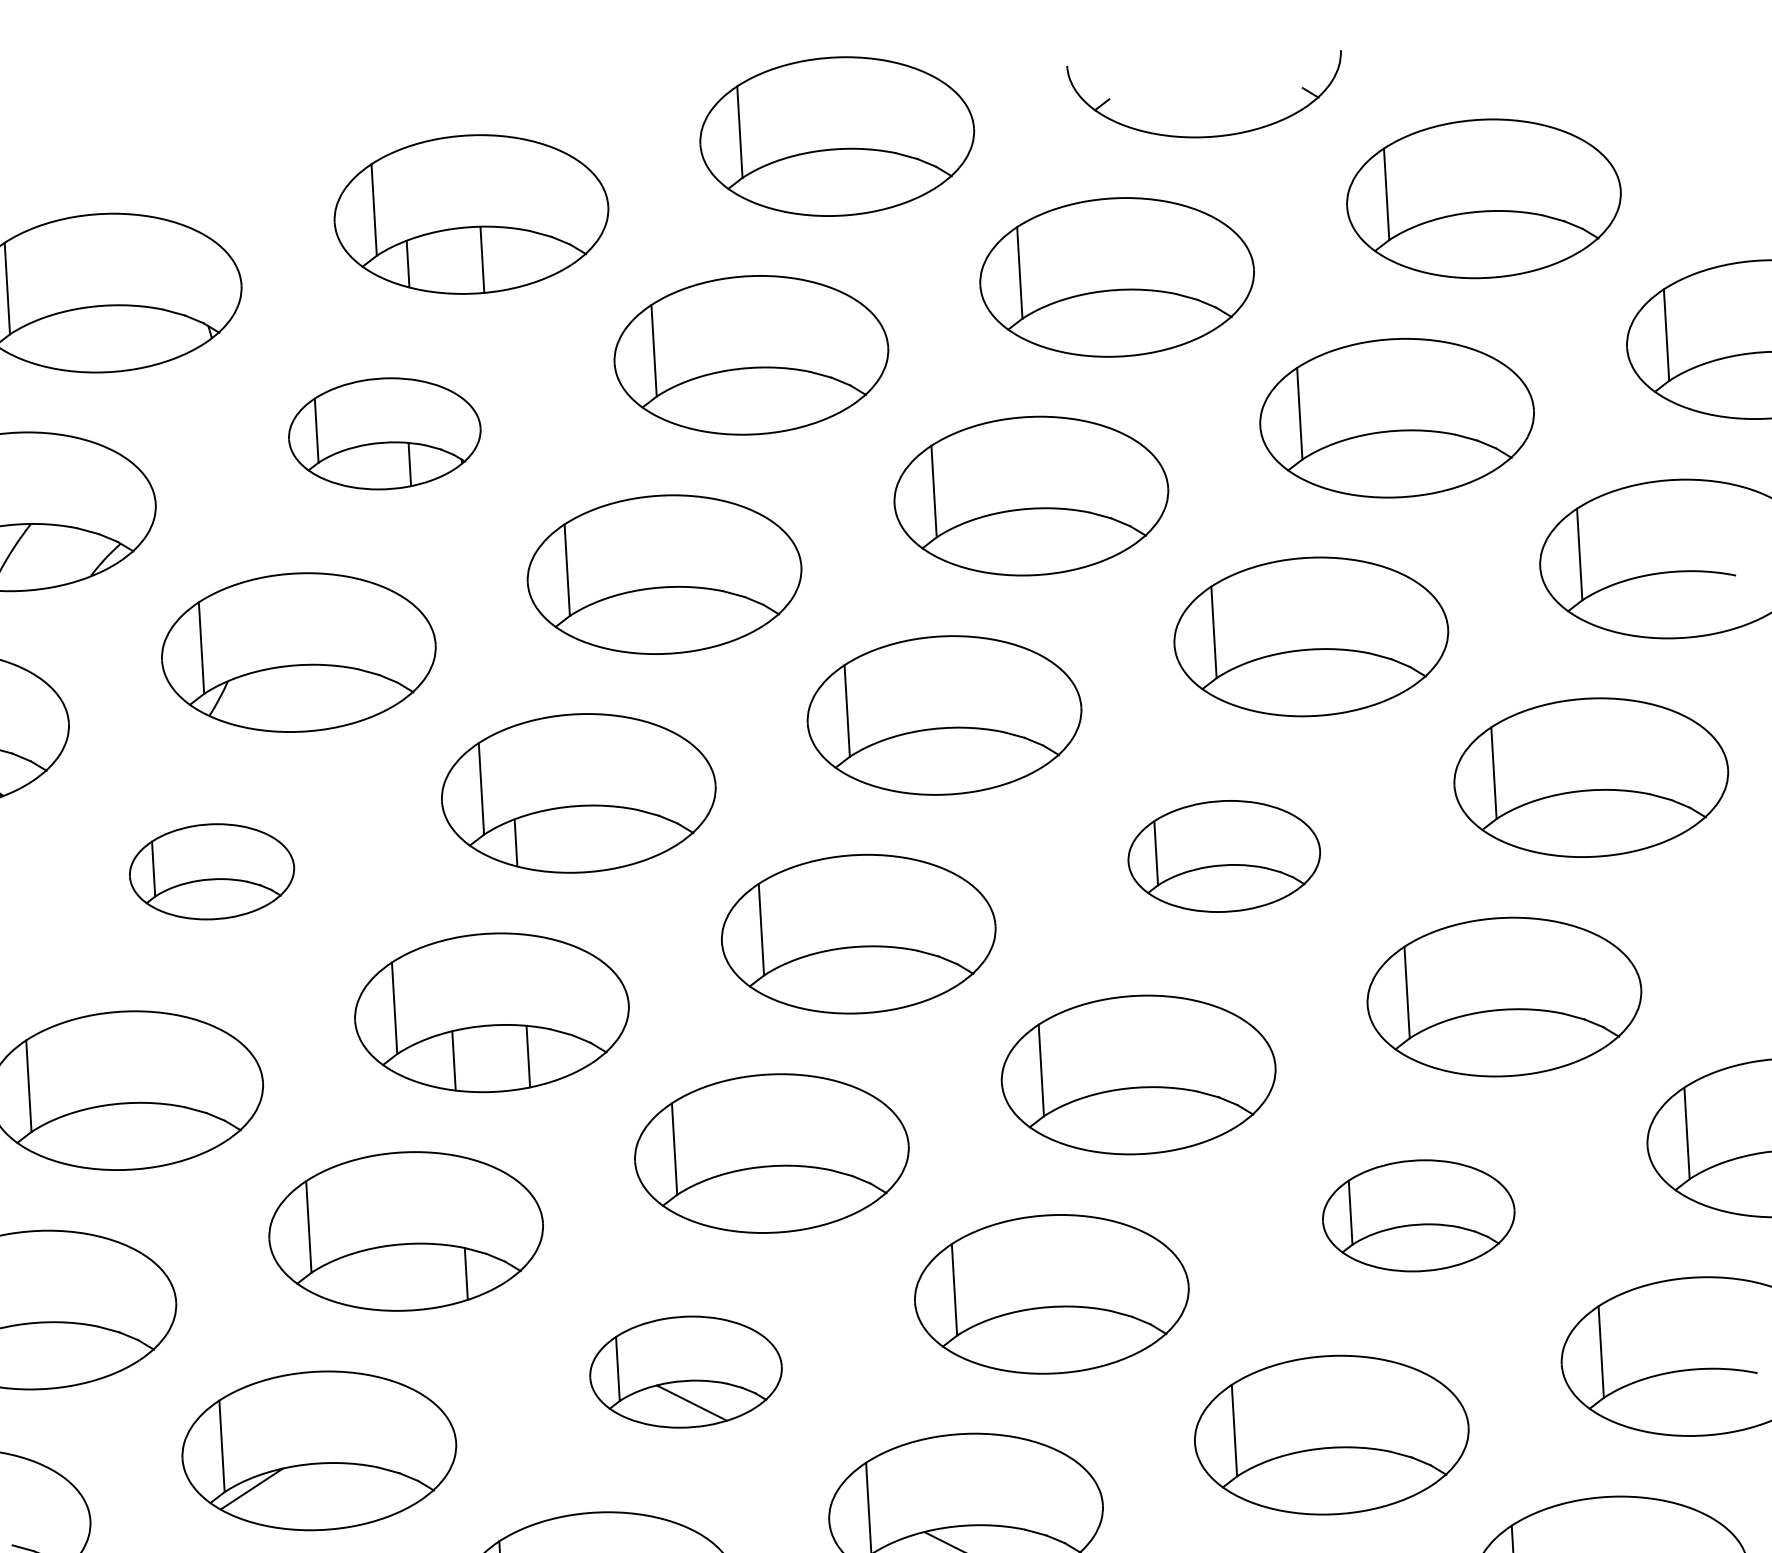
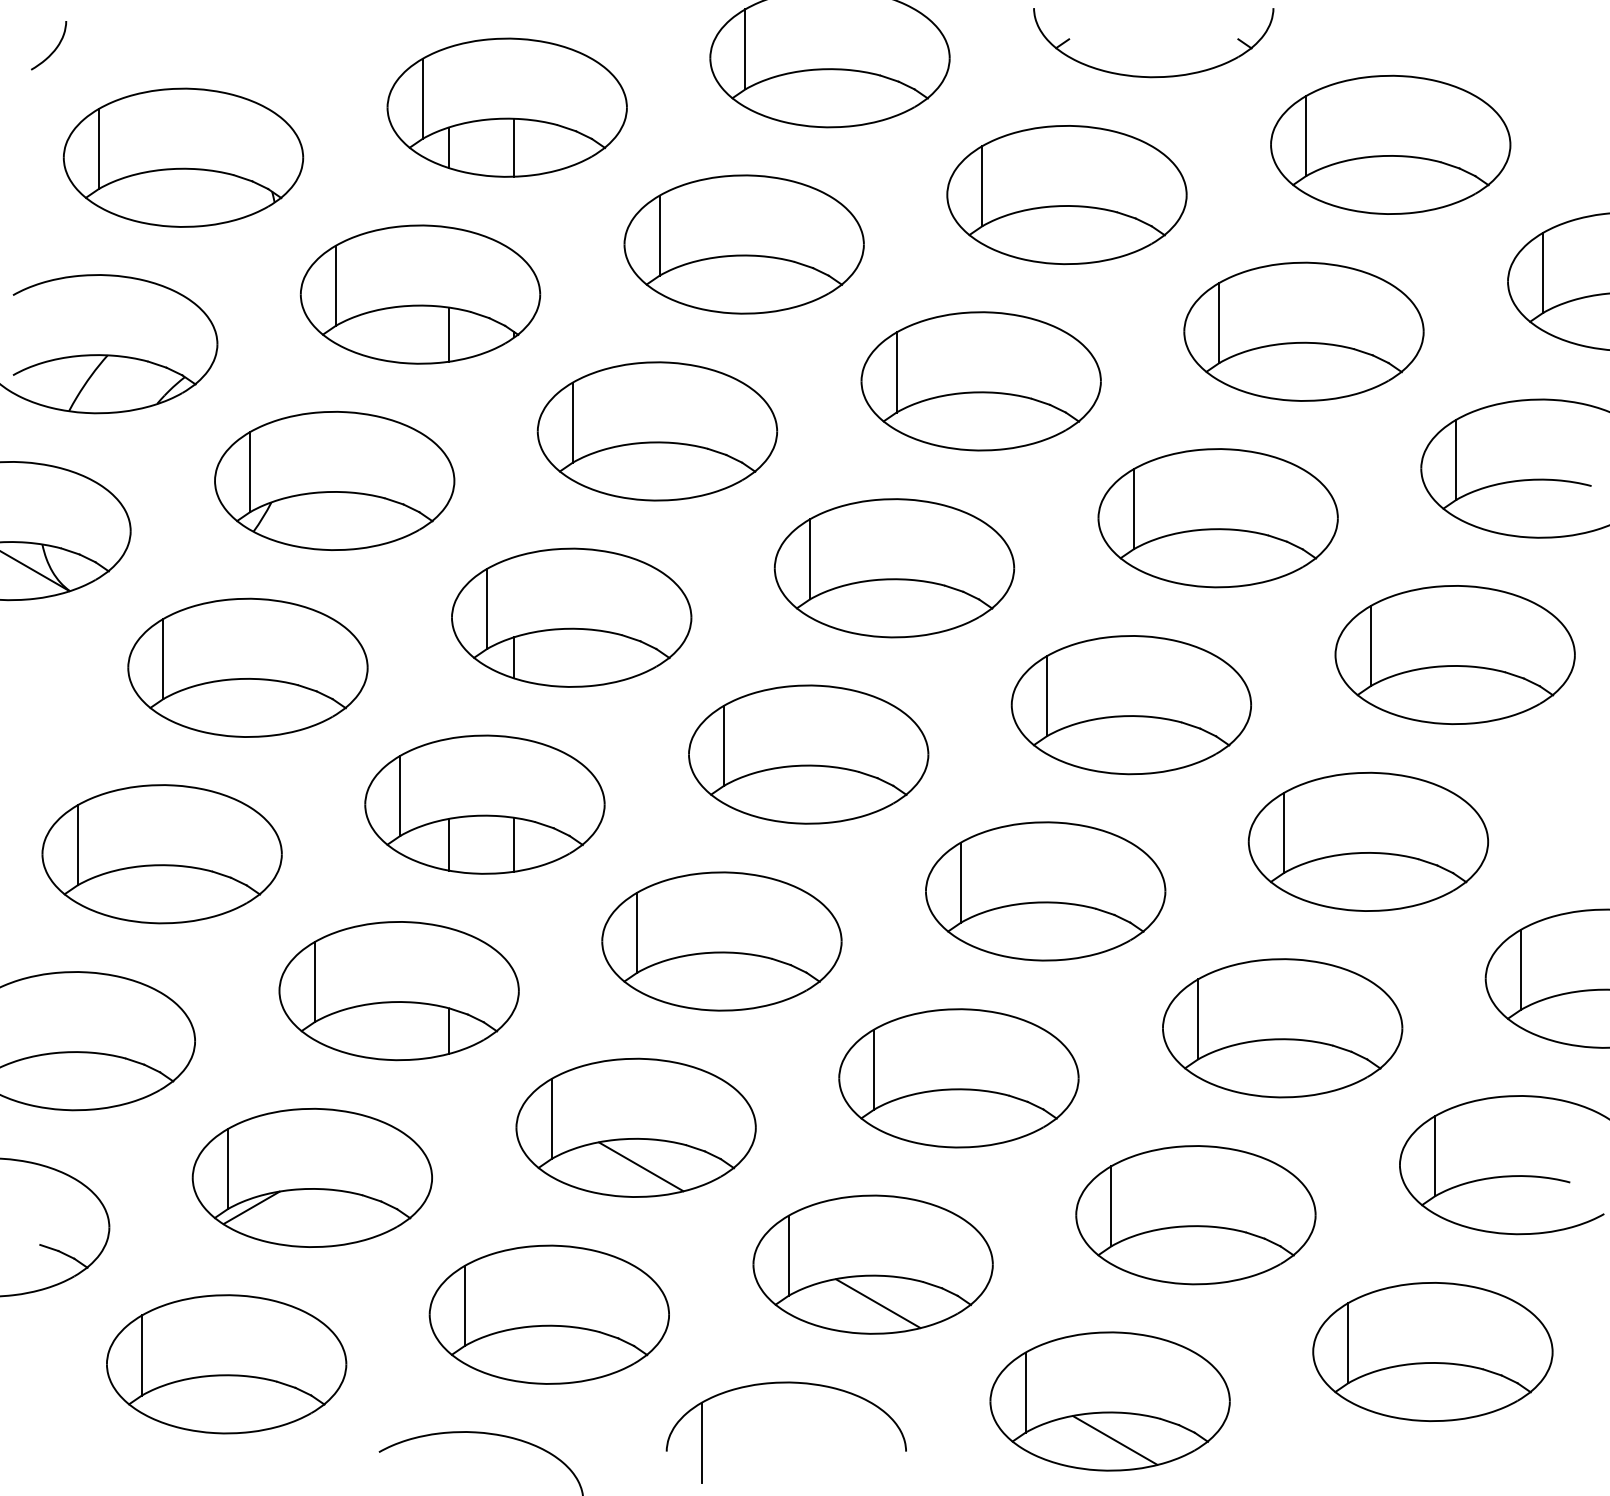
part: (384, 433) -> (420, 294), size x1.43
part: (1223, 856) -> (1130, 705), size x1.43
part: (211, 871) -> (247, 667), size x1.67
part: (1418, 1216) -> (1282, 1028), size x1.43
part: (685, 1371) -> (635, 1127), size x1.43

